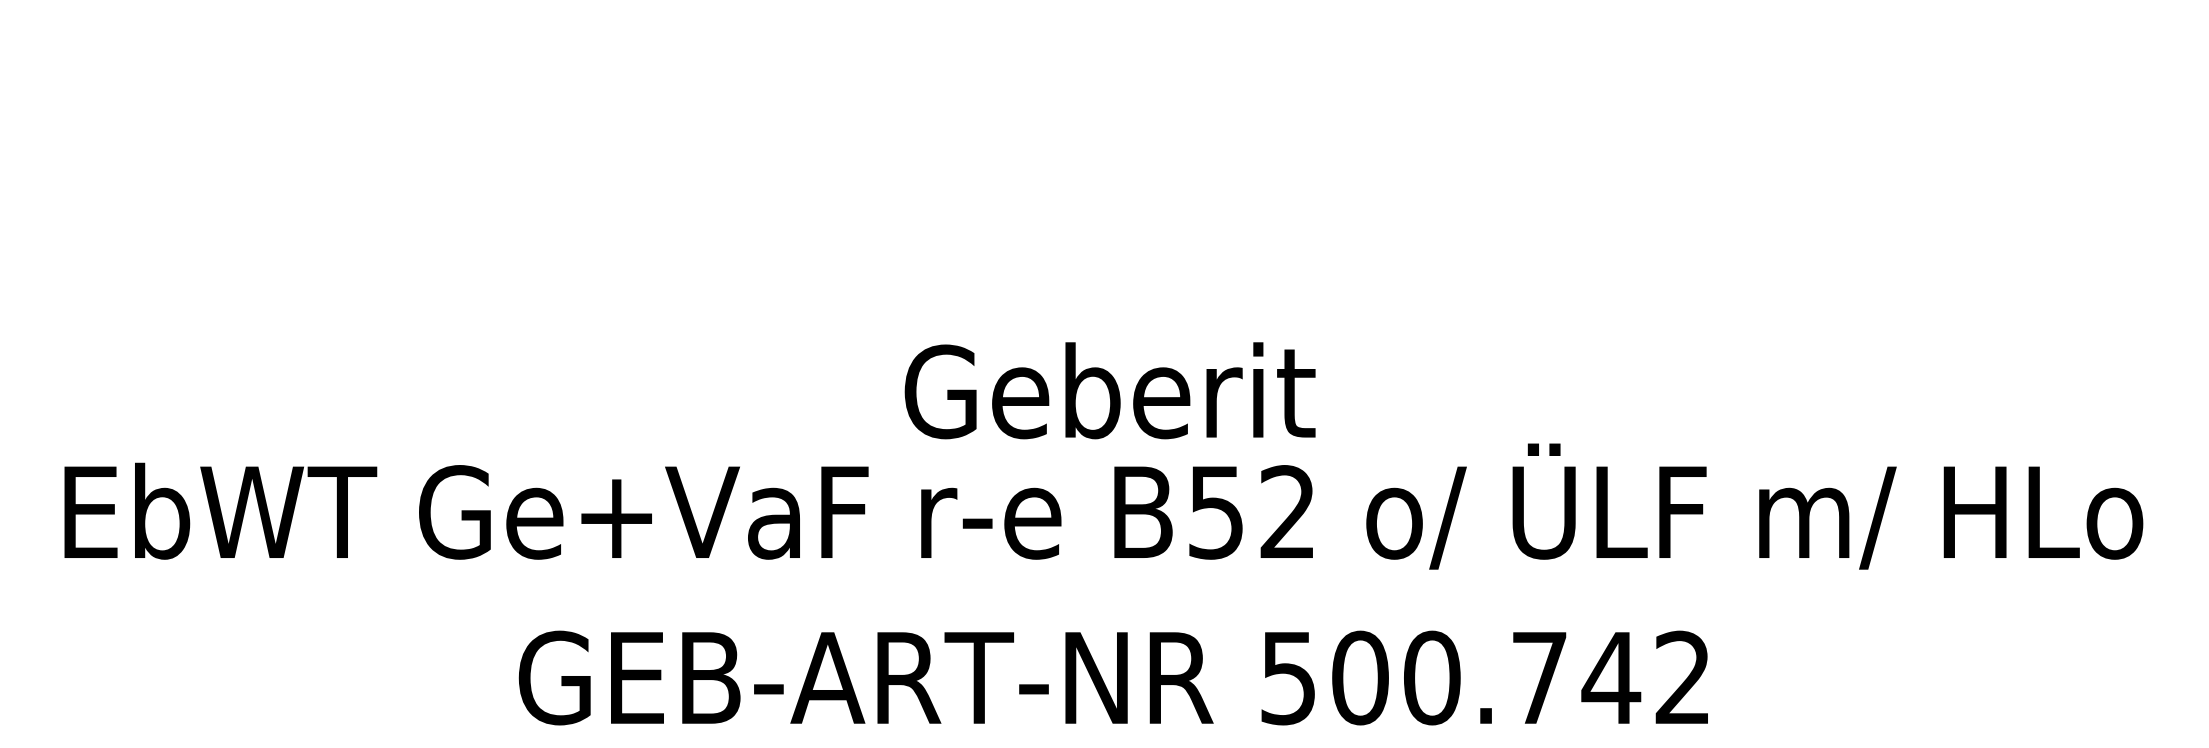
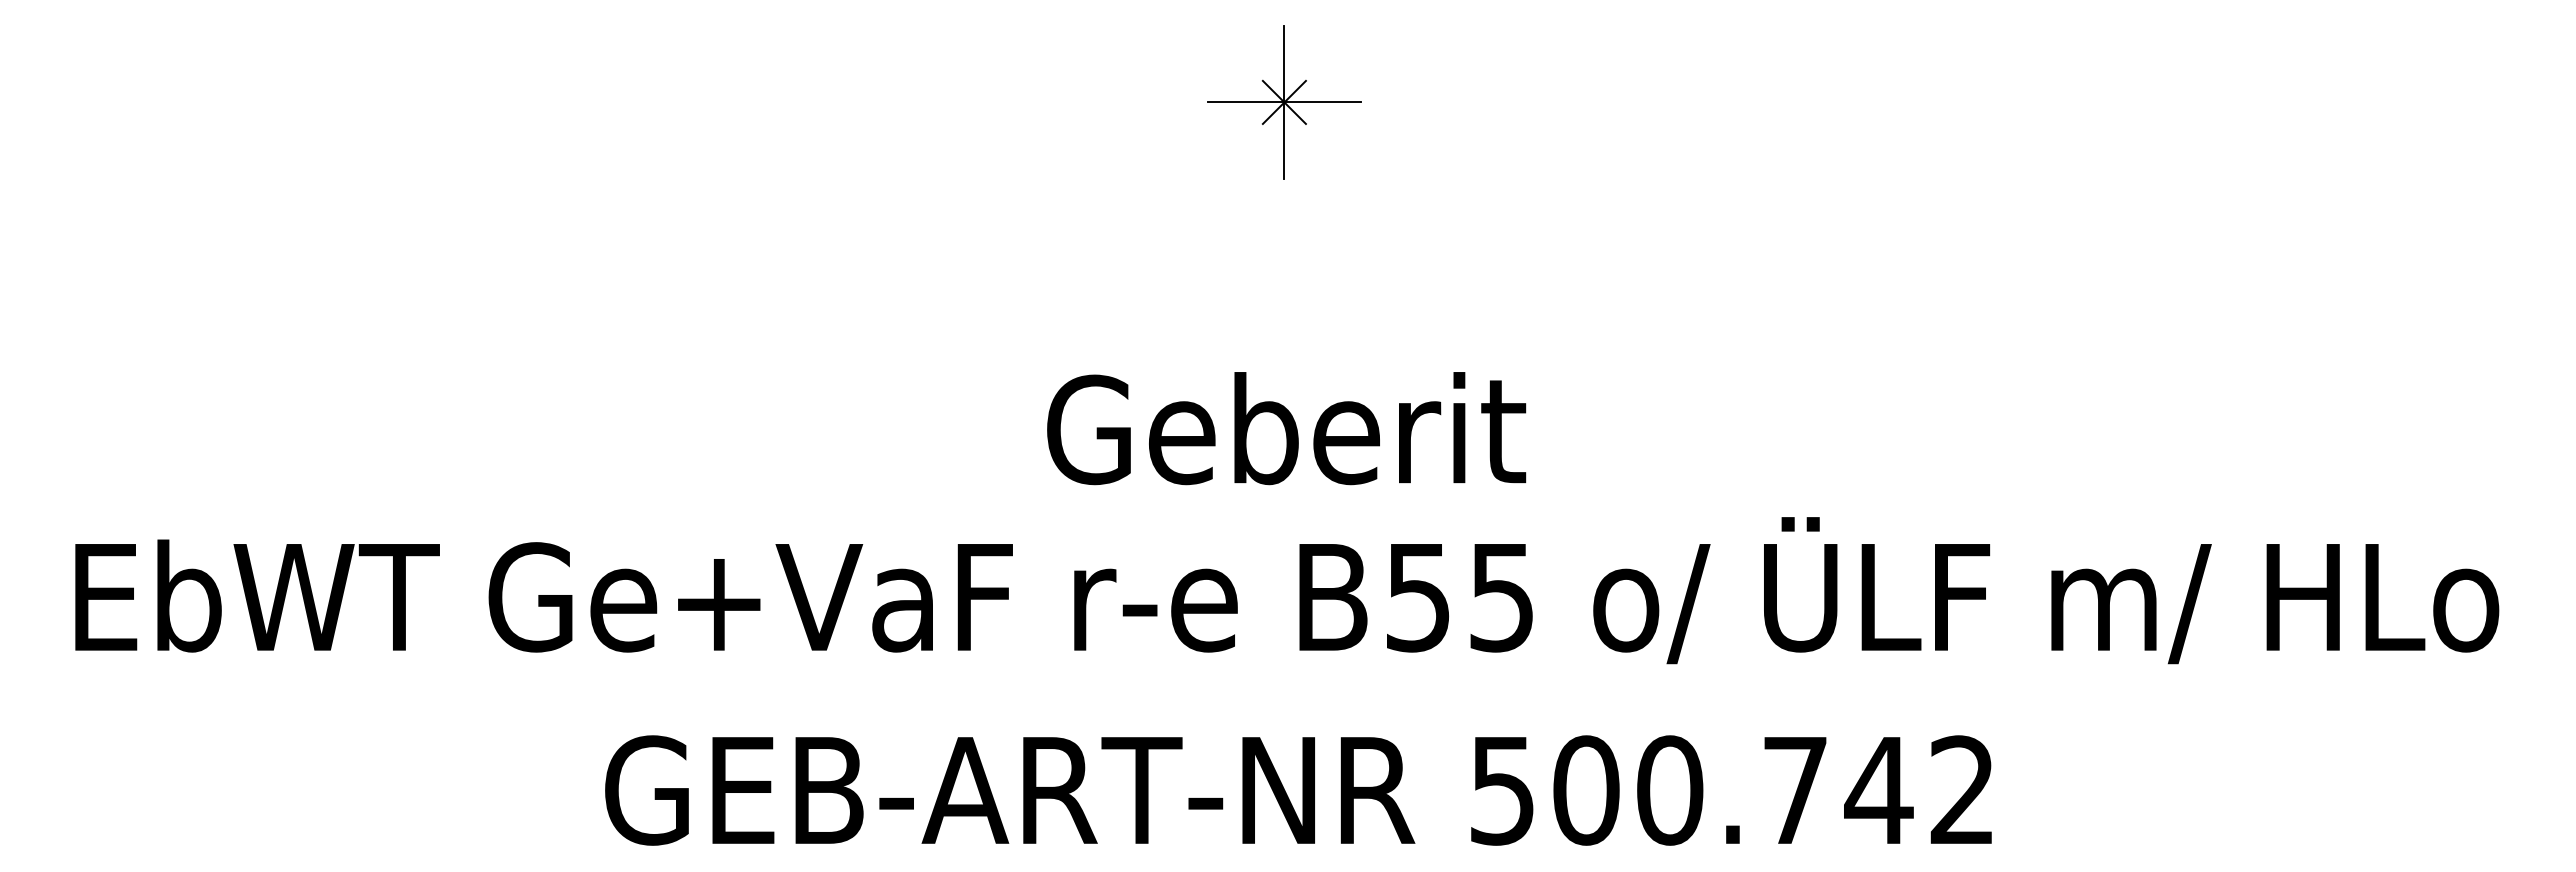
part: (1101, 87) -> (1284, 102), added
text: (1110, 390) -> (1286, 428), moved
text: (1287, 512) -> (1501, 597), B52 -> B55

